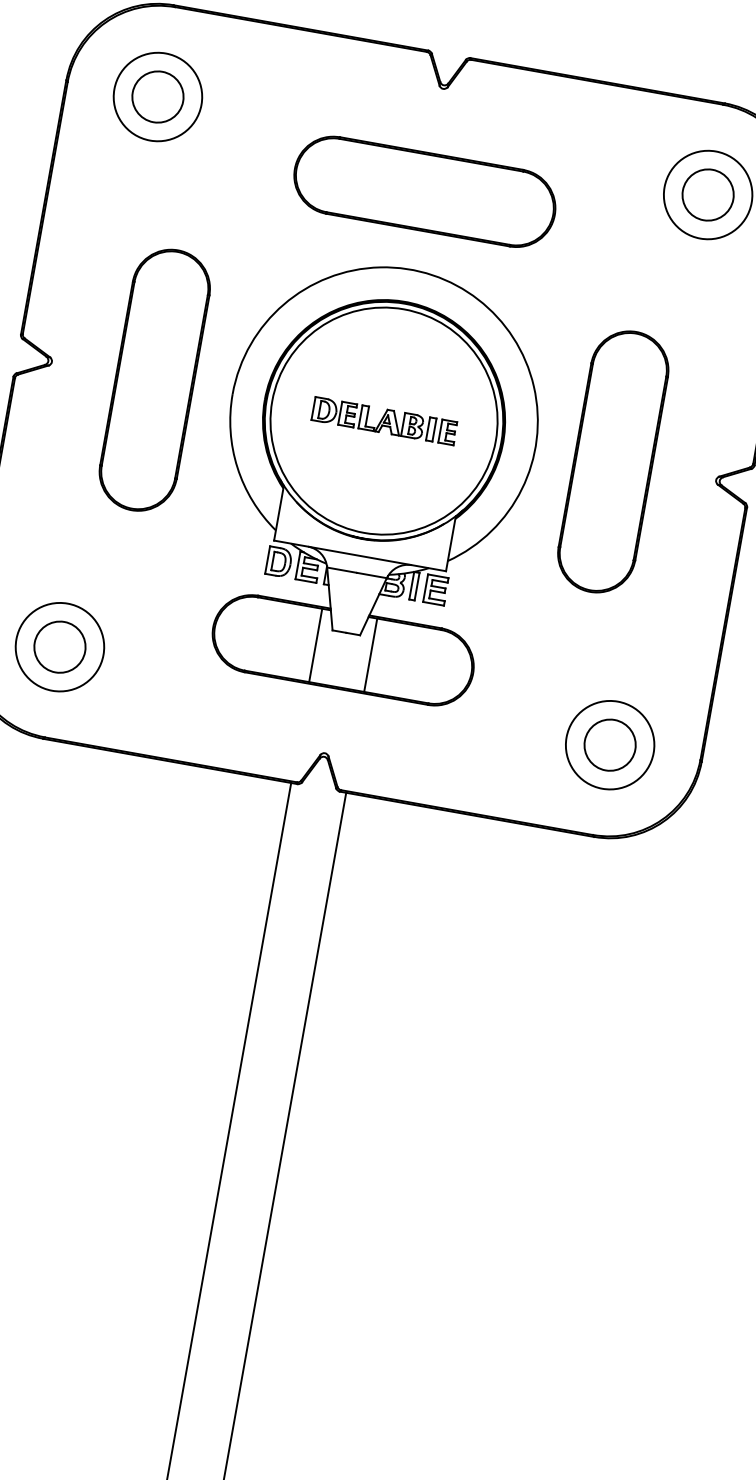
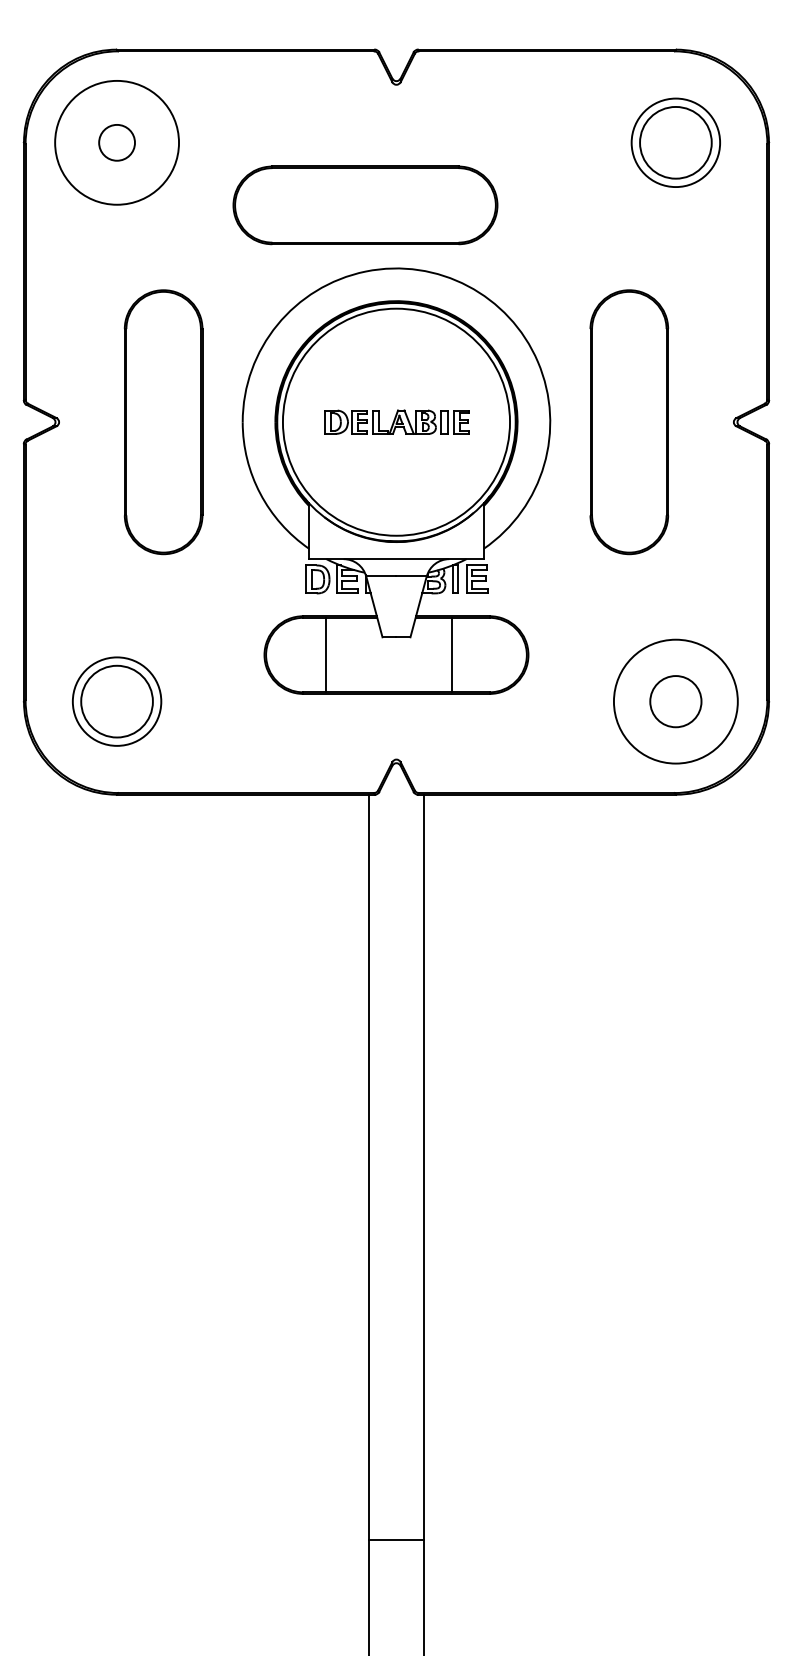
circle: (157, 96) -> (116, 142), size x0.7
circle: (157, 96) -> (116, 142), size x1.4
part: (424, 191) -> (365, 205), moved
circle: (707, 194) -> (675, 142), size x1.4
line: (315, 644) -> (325, 654), moved
circle: (59, 646) -> (116, 701), size x1.4
line: (370, 654) -> (452, 654), moved
circle: (609, 744) -> (675, 701), size x1.4

